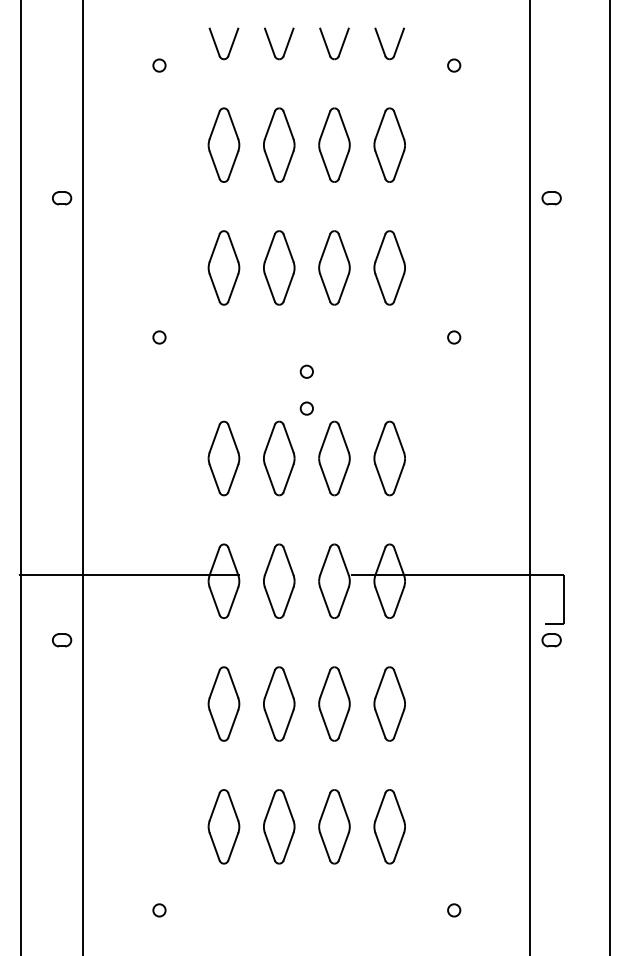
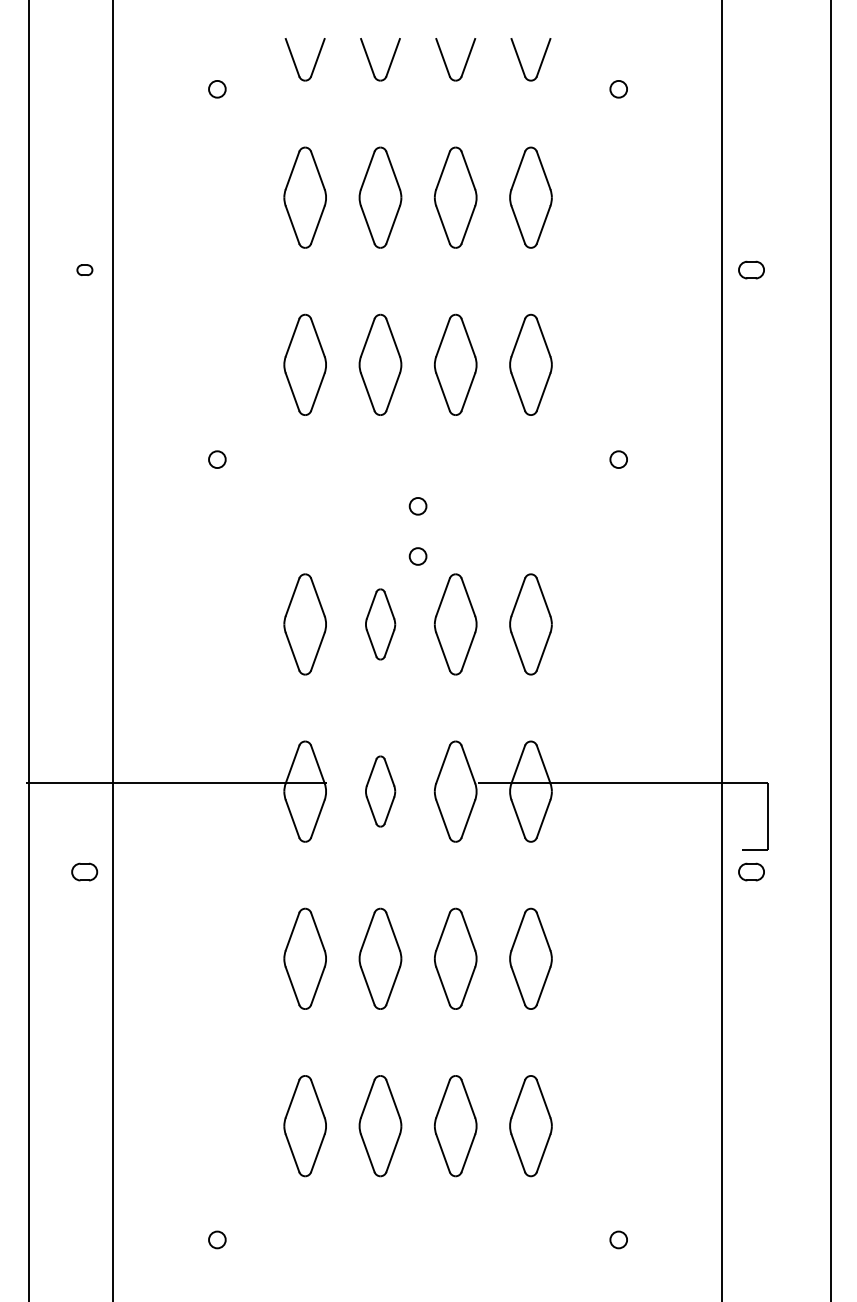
part: (62, 198) -> (85, 270), size x0.6
part: (279, 458) -> (380, 624), size x0.7
part: (279, 580) -> (380, 790), size x0.7

